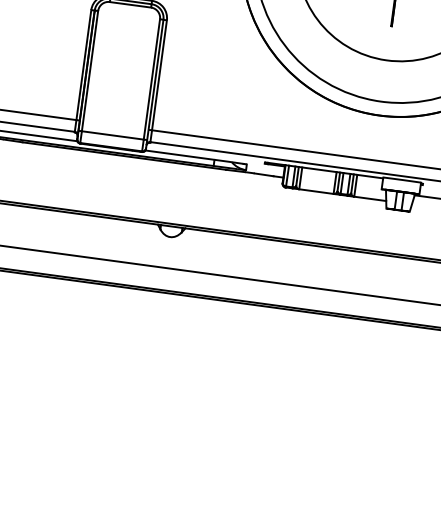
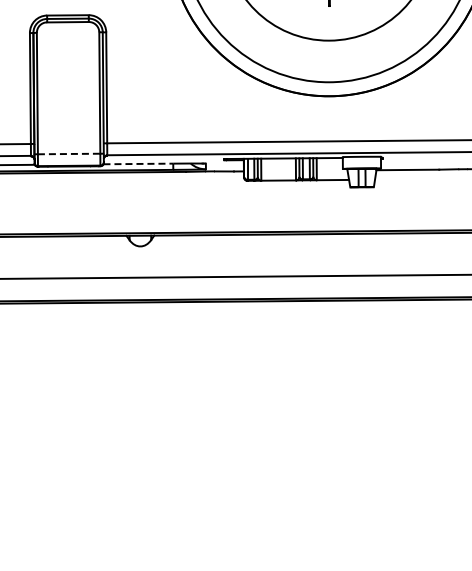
line: (113, 135) -> (69, 154), solid -> dashed
line: (180, 154) -> (138, 163), solid -> dashed

